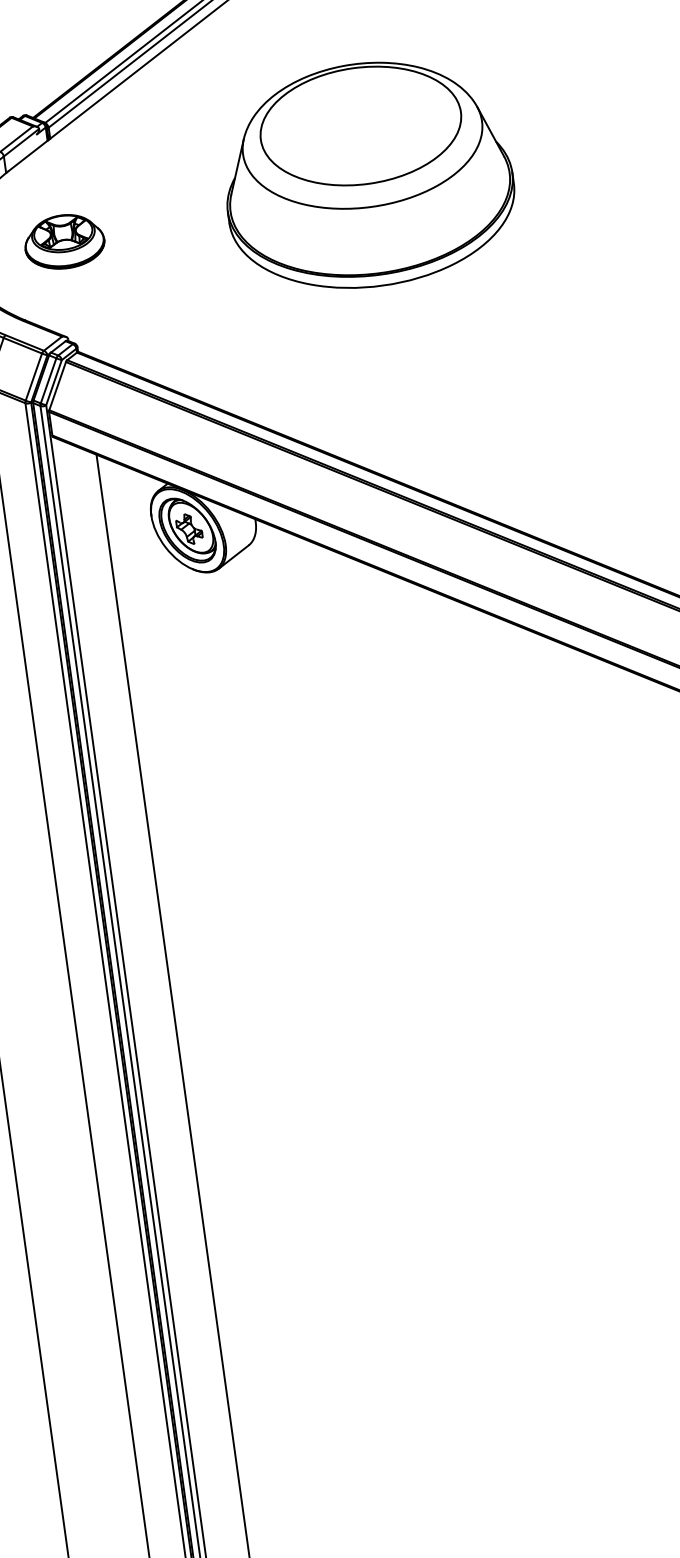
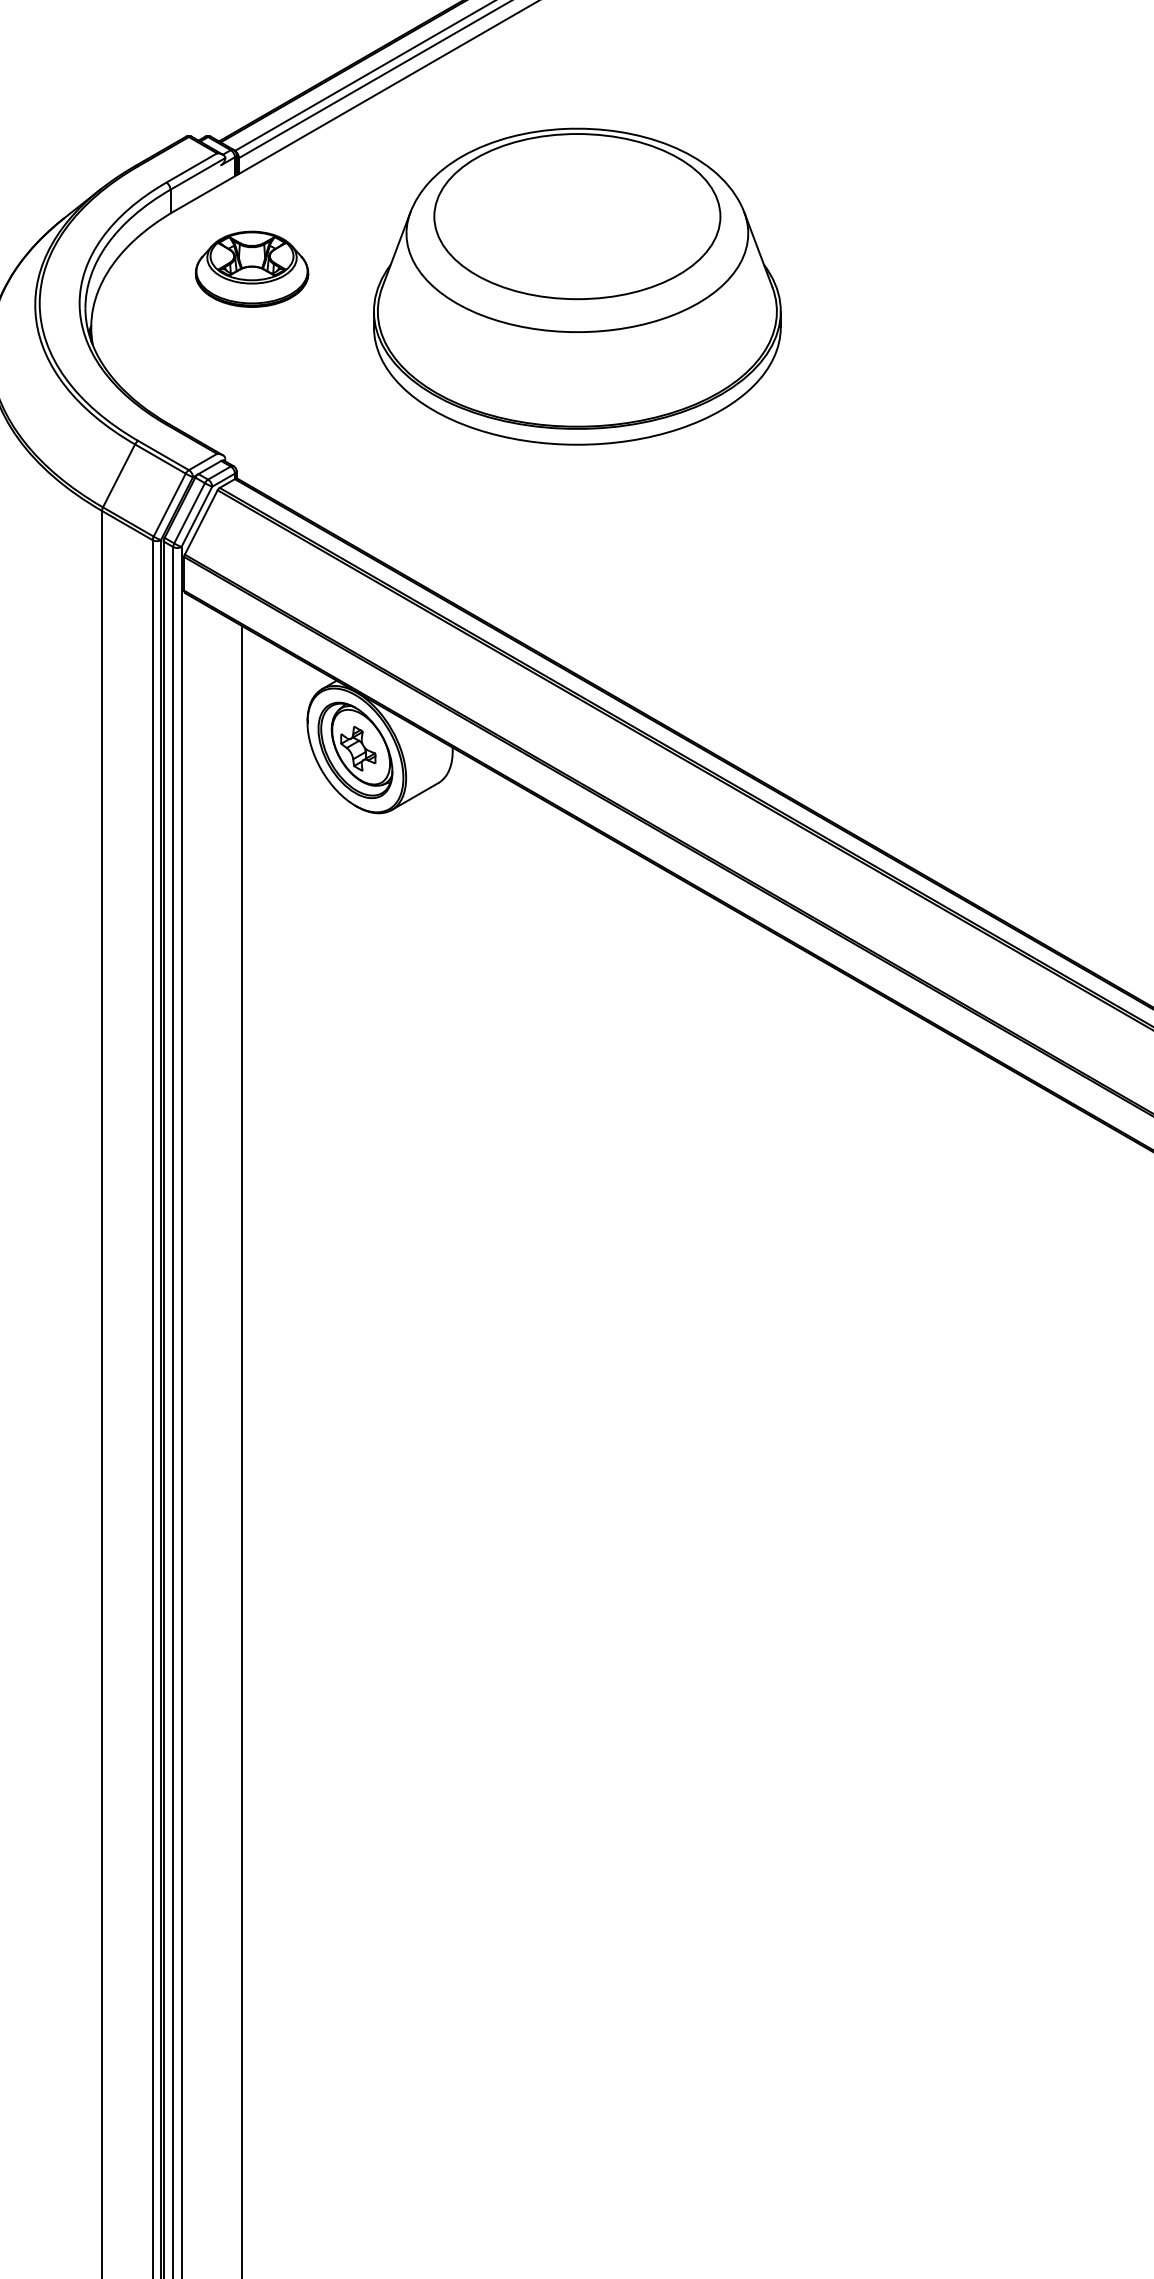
part: (367, 174) -> (577, 286), moved
part: (64, 241) -> (251, 268), moved

